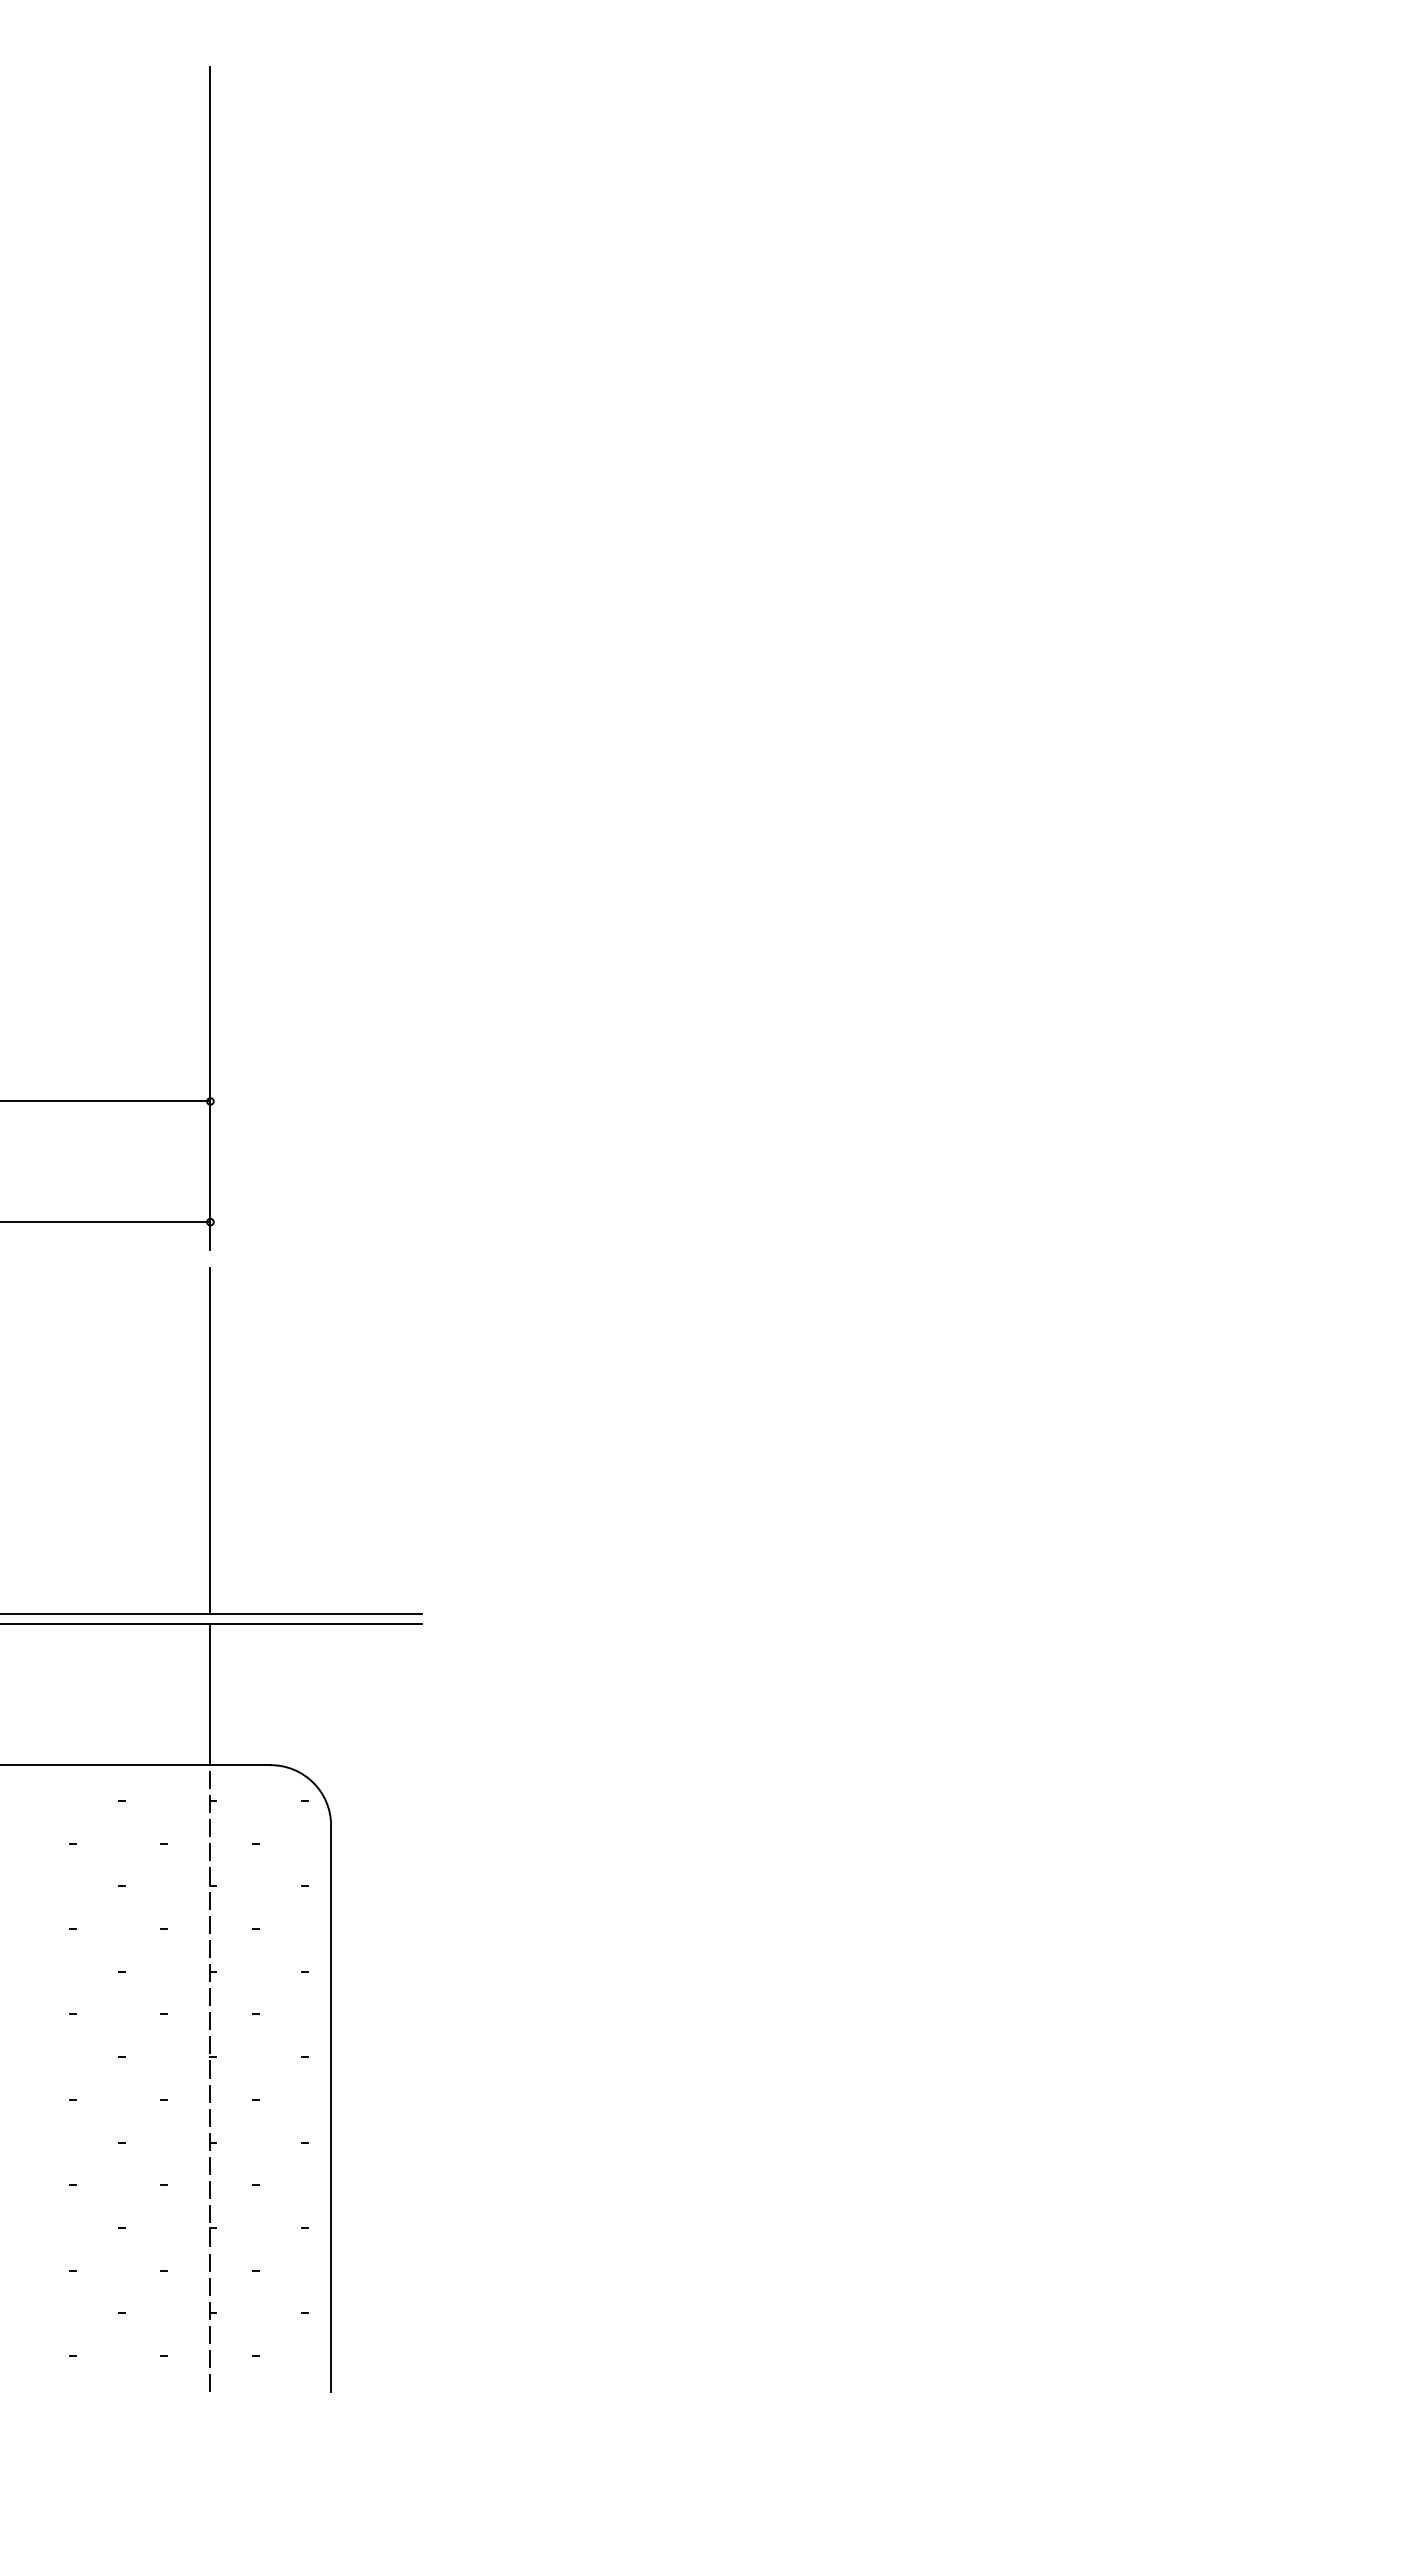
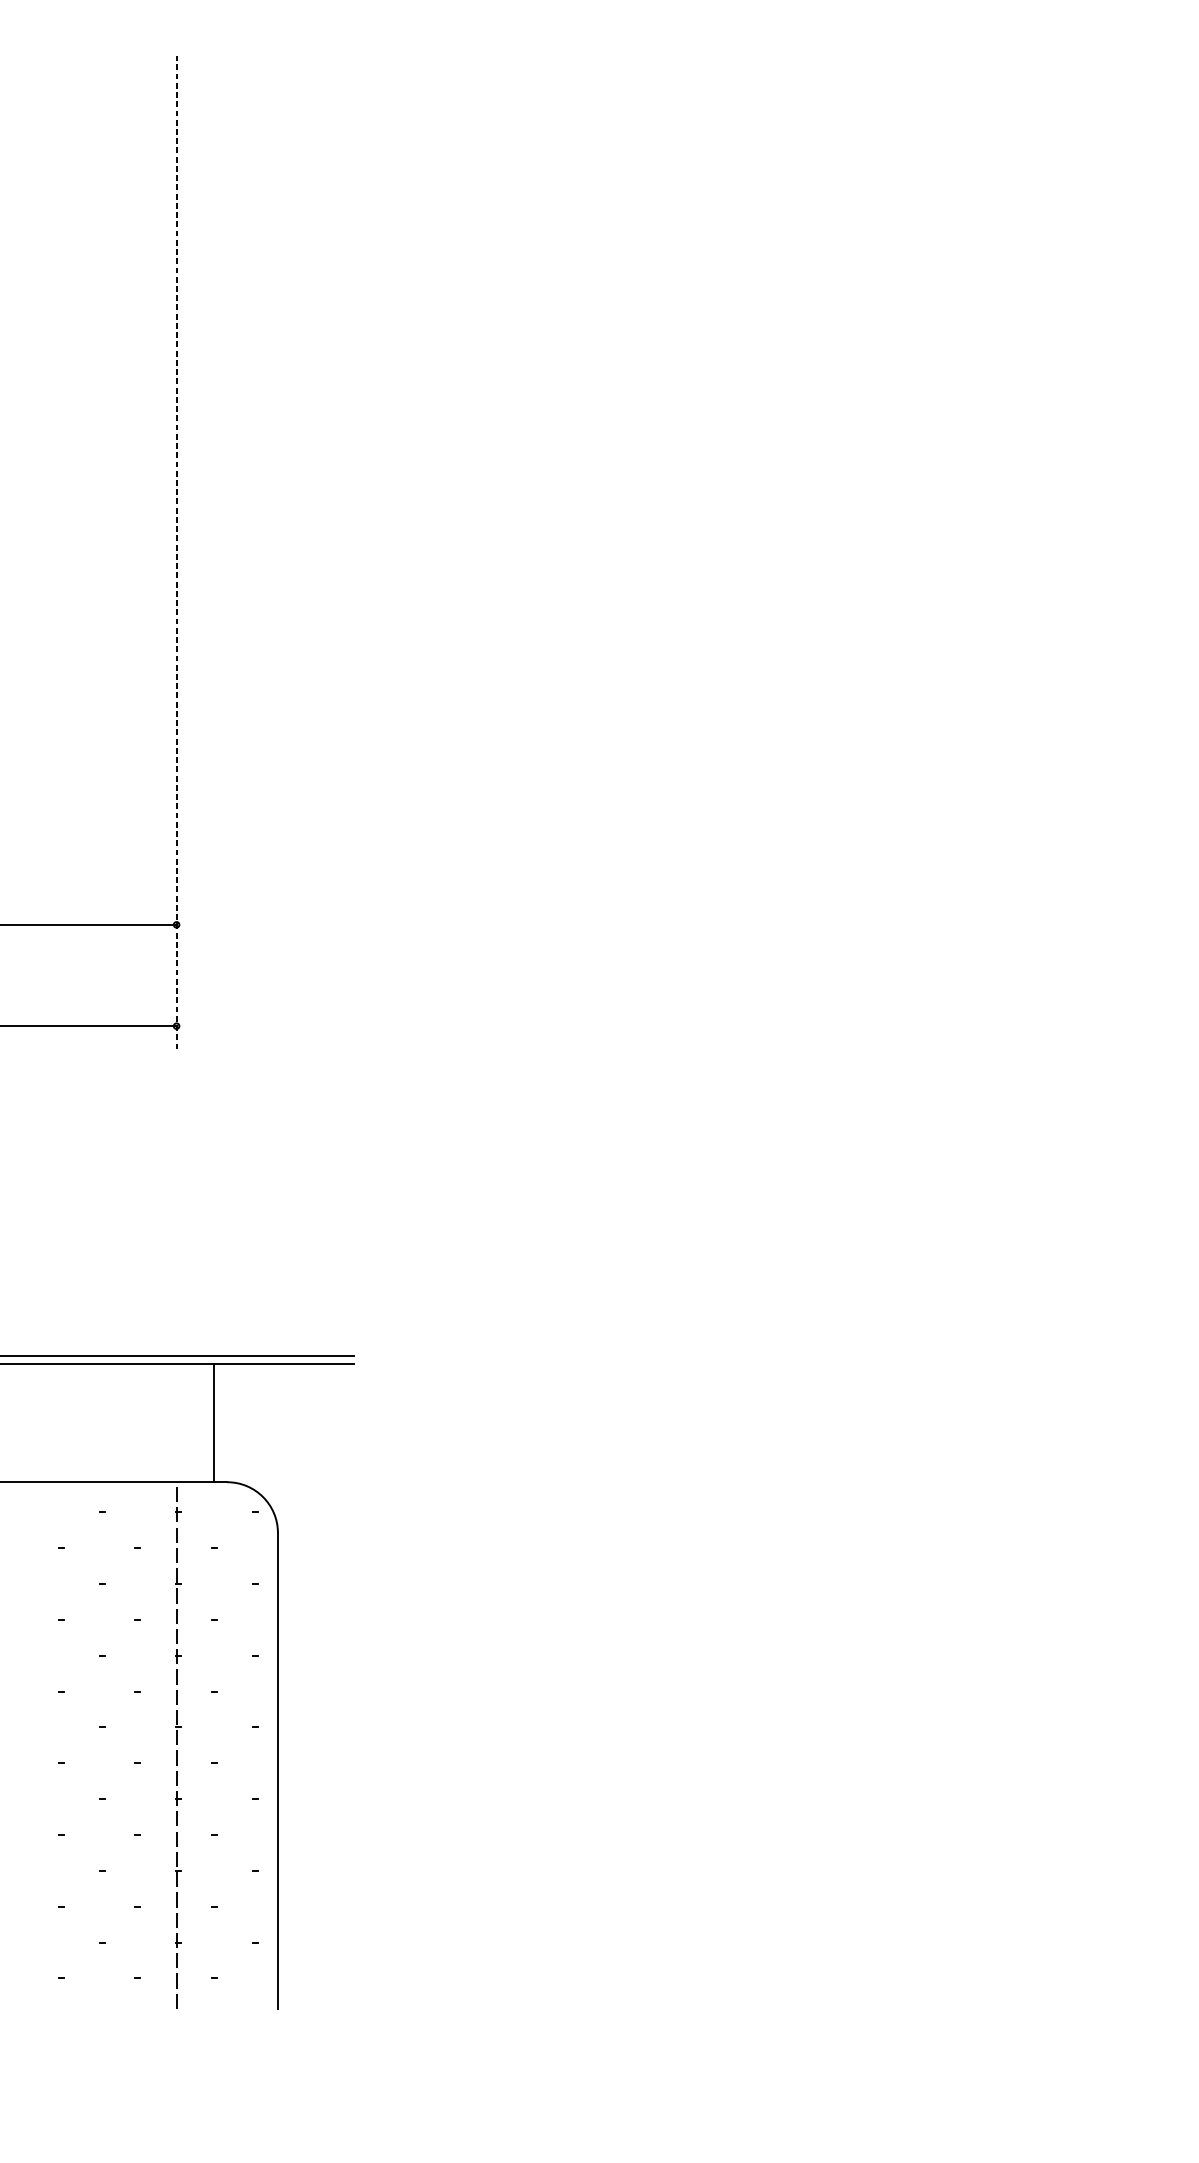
line: (210, 657) -> (176, 552), solid -> dashed
line: (210, 1440) -> (176, 1209), removed
line: (210, 1694) -> (214, 1422), moved

